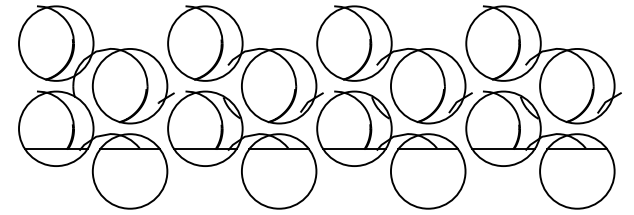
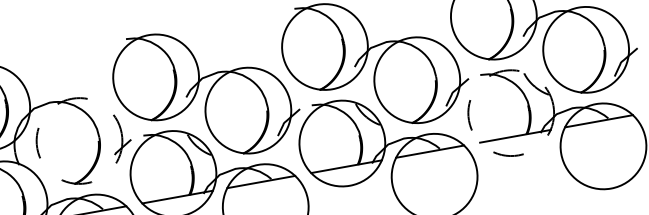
circle: (129, 85) -> (78, 140), solid -> dashed
circle: (503, 128) -> (511, 112), solid -> dashed

